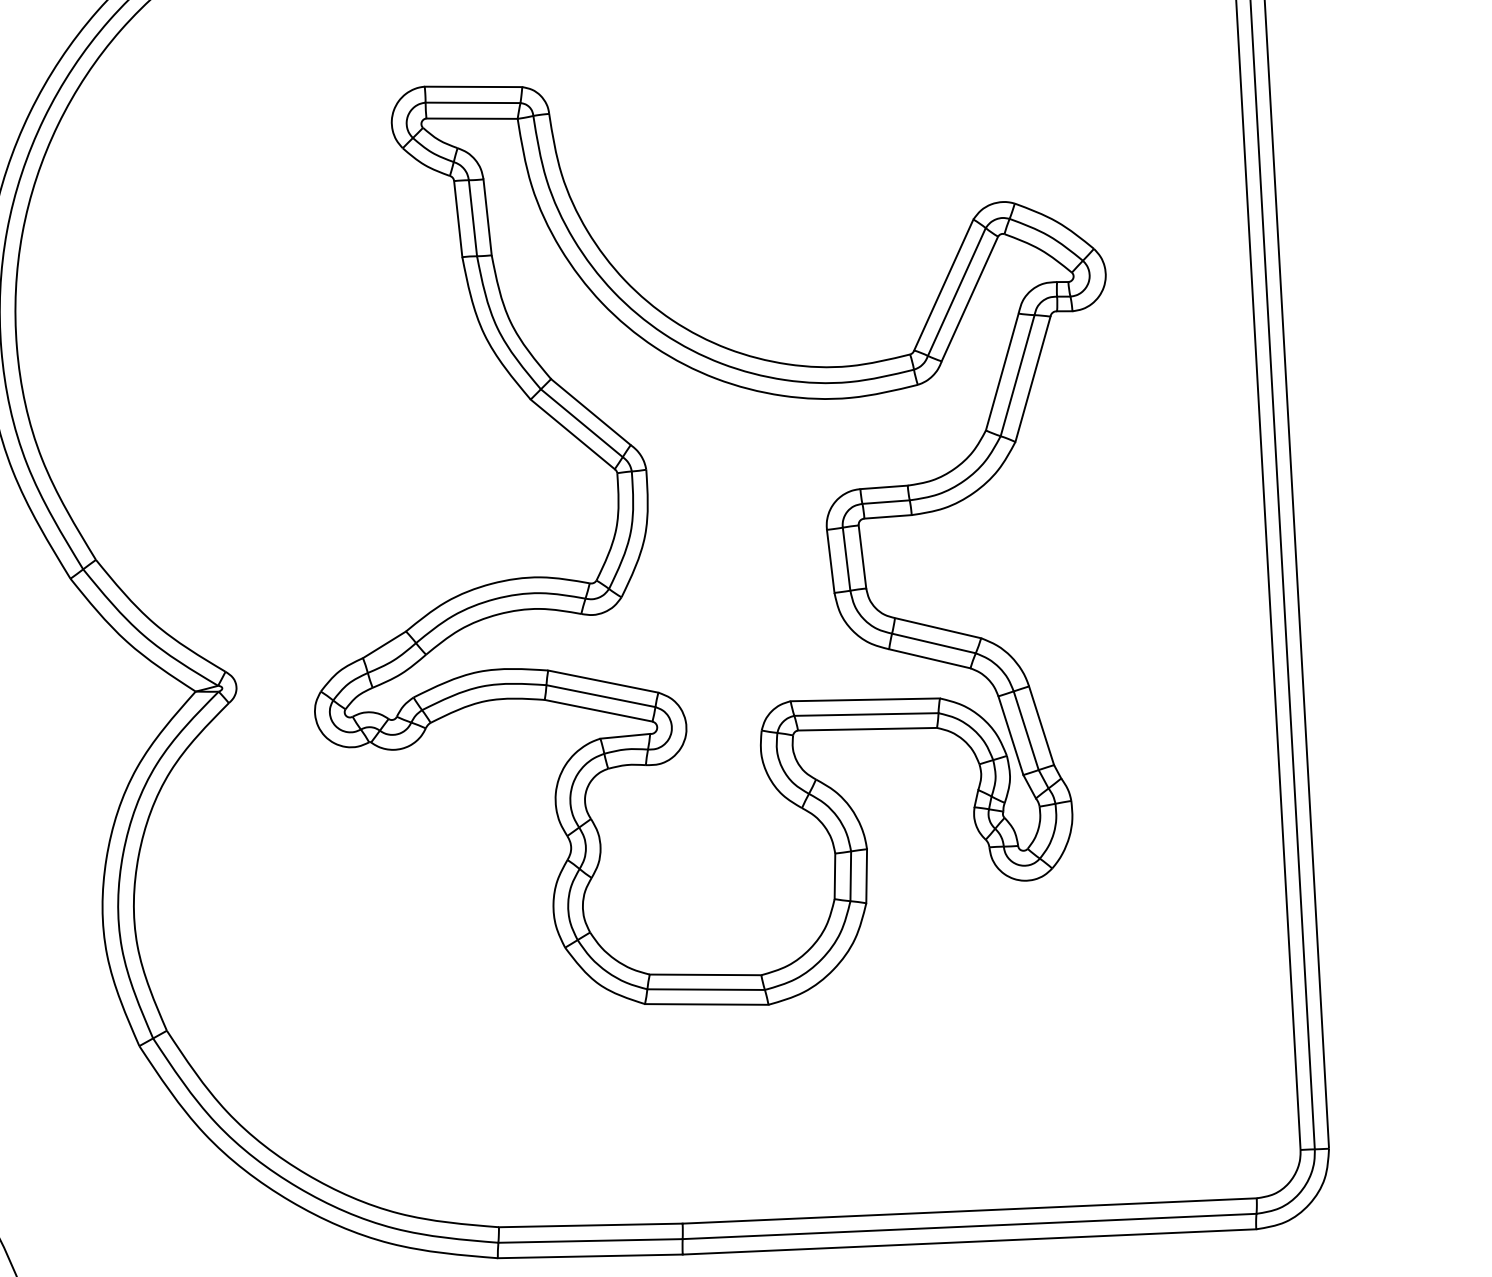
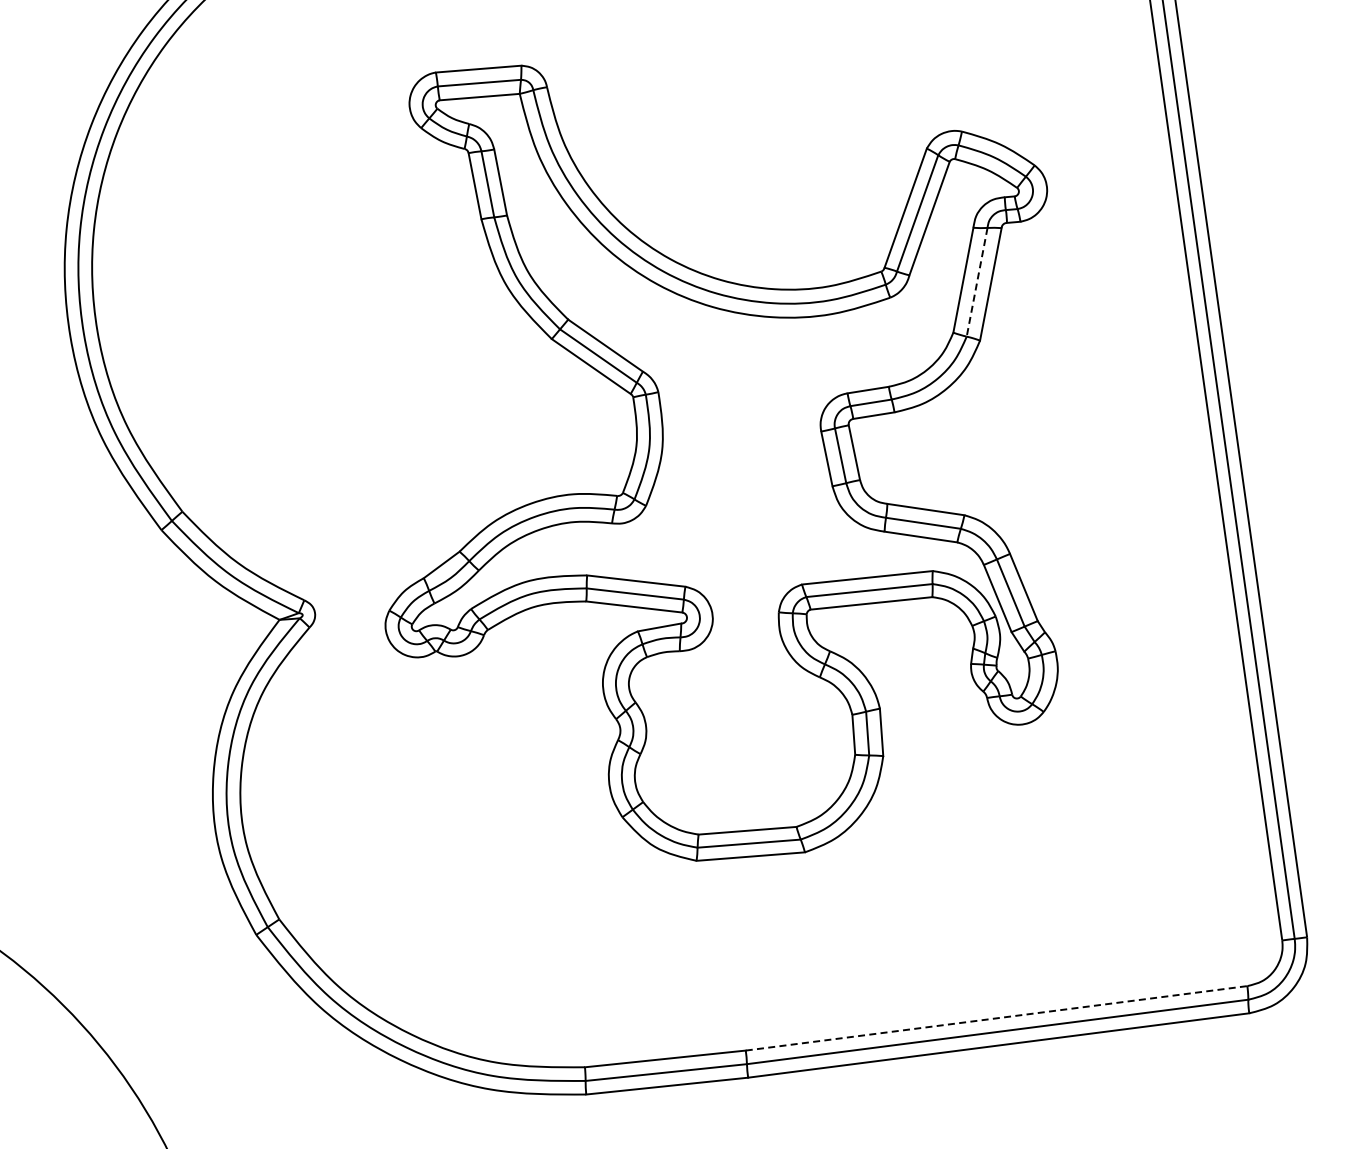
line: (1018, 375) -> (977, 282), solid -> dashed
line: (969, 1211) -> (996, 1018), solid -> dashed

